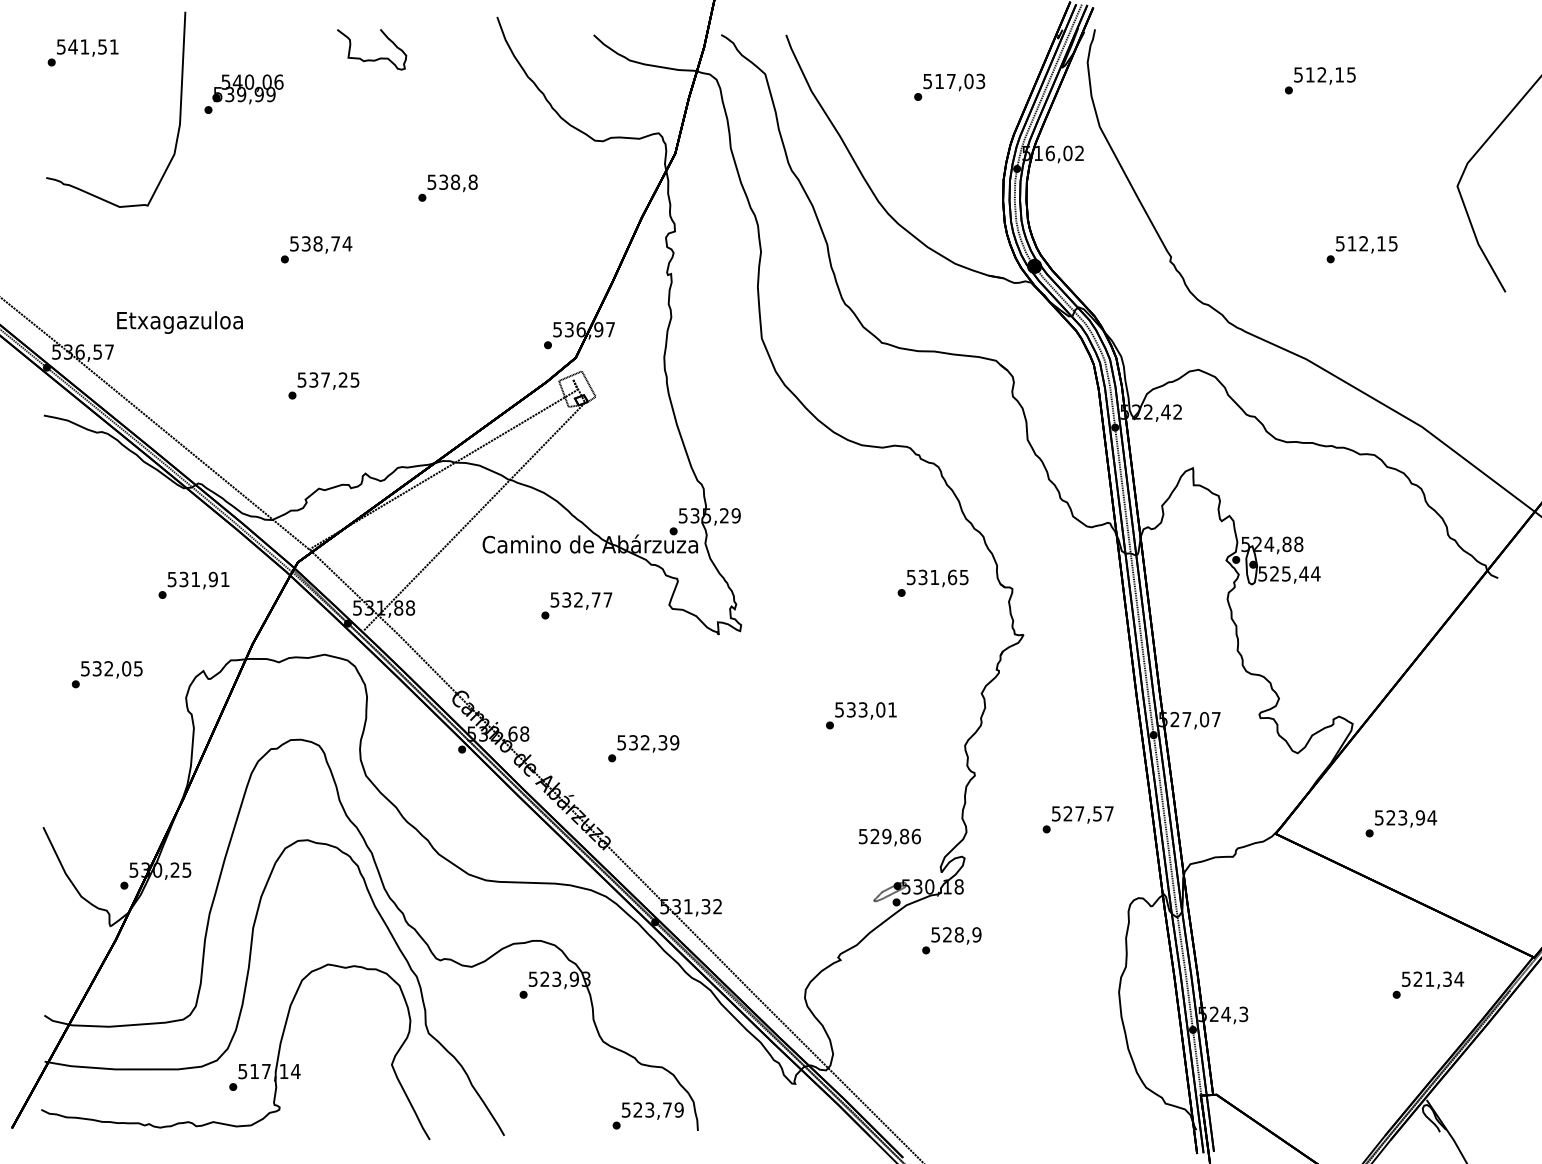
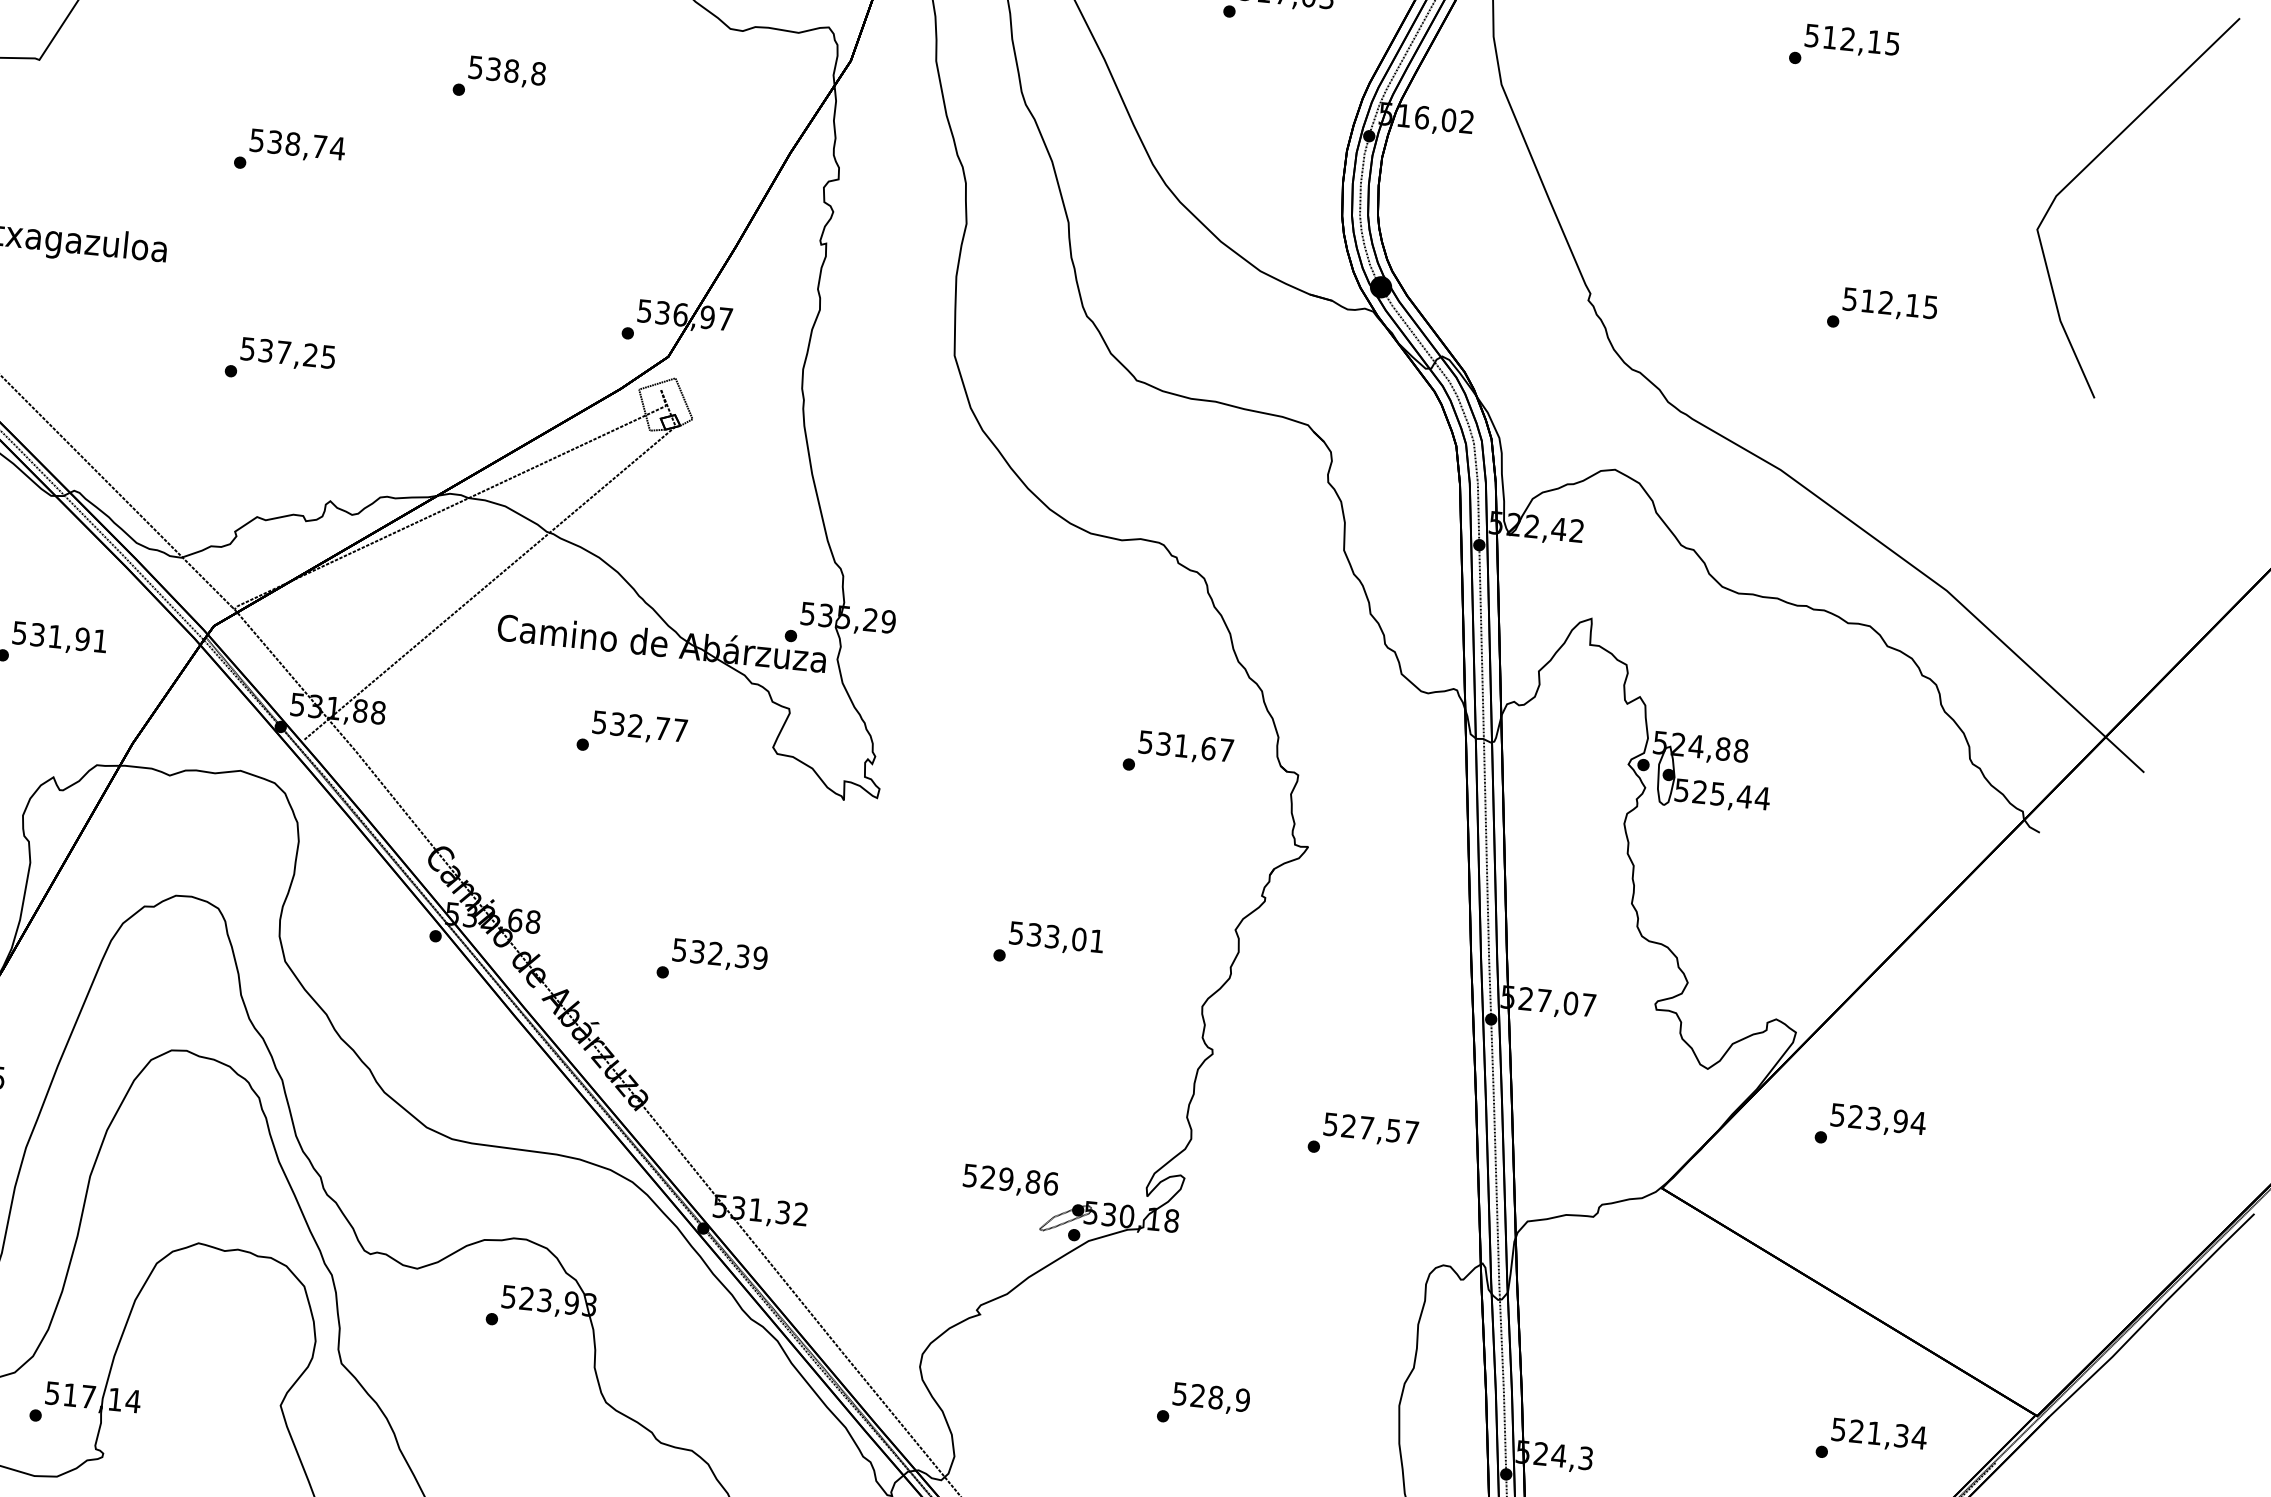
text: (963, 577) -> (1225, 750), 531,65 -> 531,67
text: (1401, 823) -> (1870, 1127), moved
text: (889, 837) -> (1010, 1181), moved
text: (951, 940) -> (1203, 1405), moved

